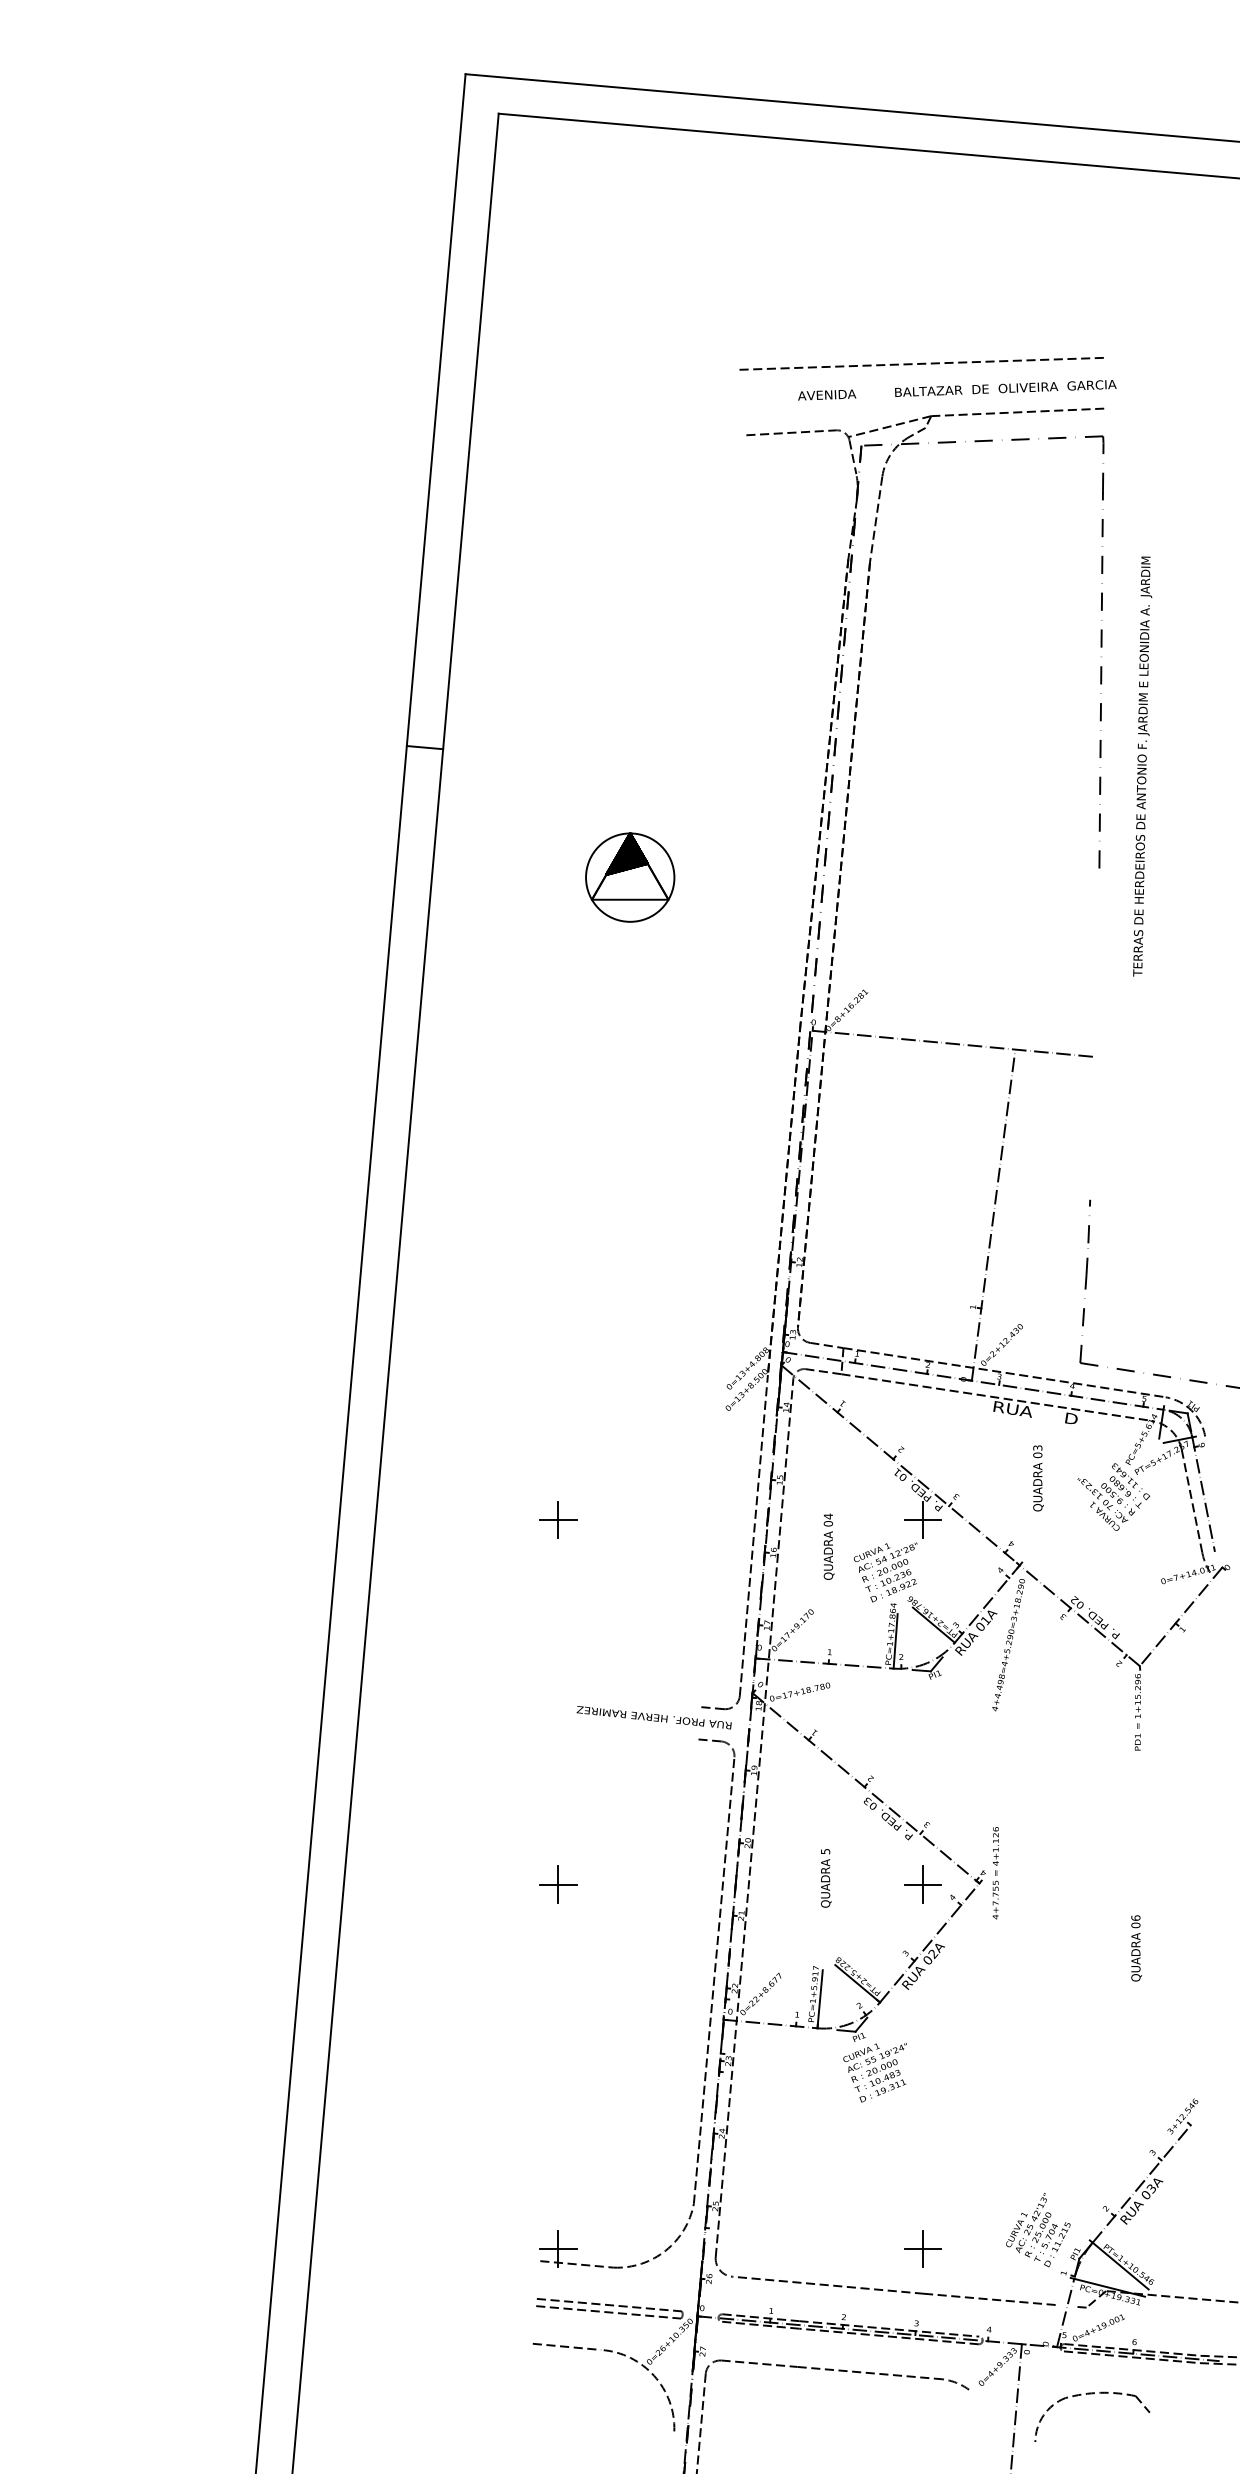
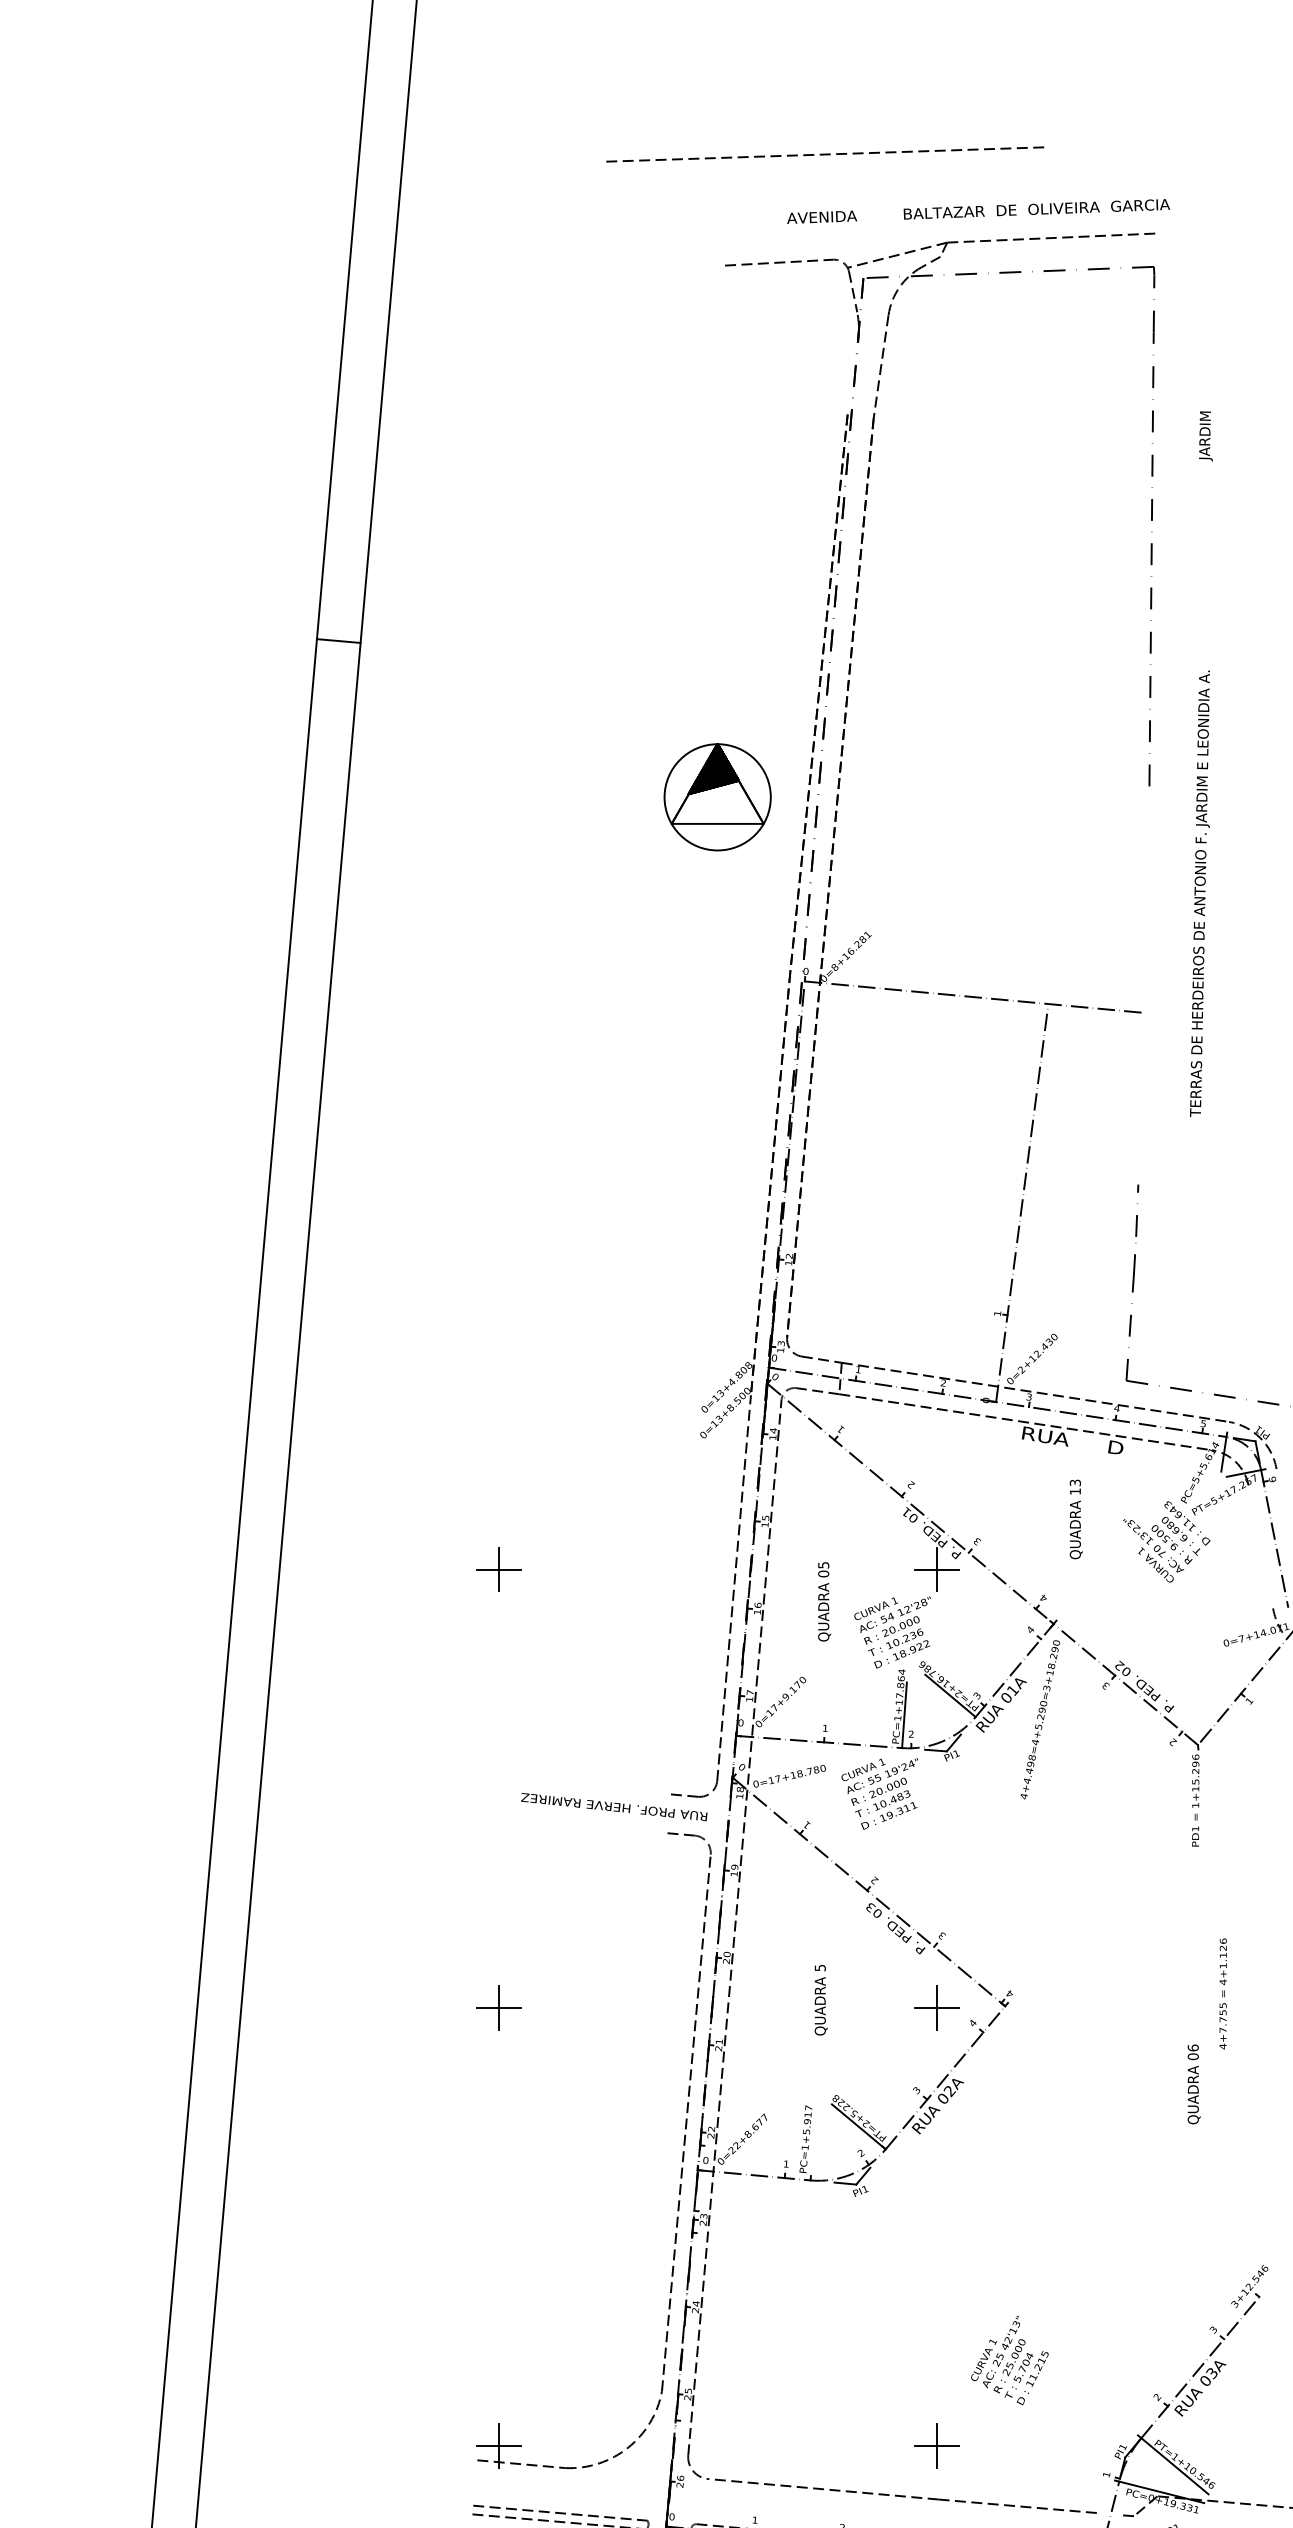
line: (921, 363) -> (824, 154), moved
line: (852, 528) -> (852, 377), removed
text: (1141, 790) -> (1200, 893), moved
part: (630, 877) -> (718, 797), moved
text: (1037, 1455) -> (1075, 1491), 03 -> 13
line: (1191, 1500) -> (1260, 1546), removed
text: (828, 1516) -> (823, 1565), 04 -> 05
text: (995, 1873) -> (1222, 1994), moved
line: (819, 1999) -> (812, 2145), removed
text: (874, 2072) -> (879, 1793), moved
text: (1038, 2230) -> (1010, 2360), moved

